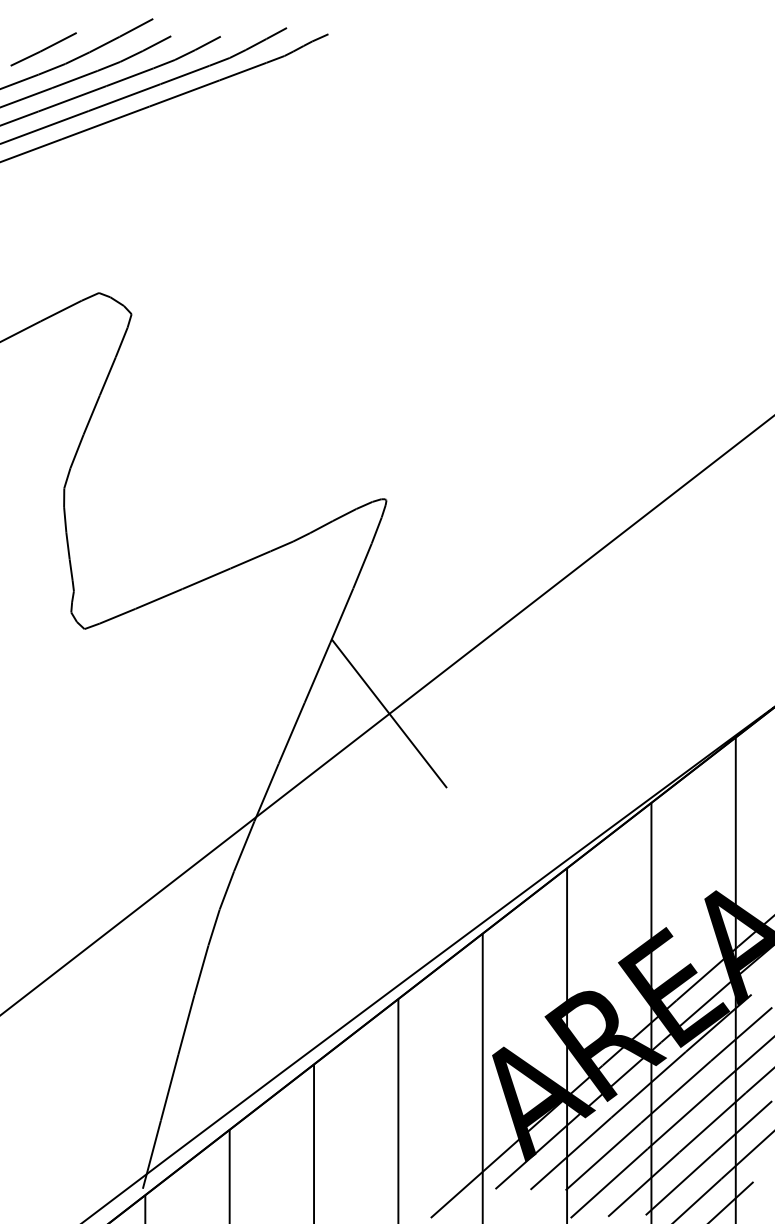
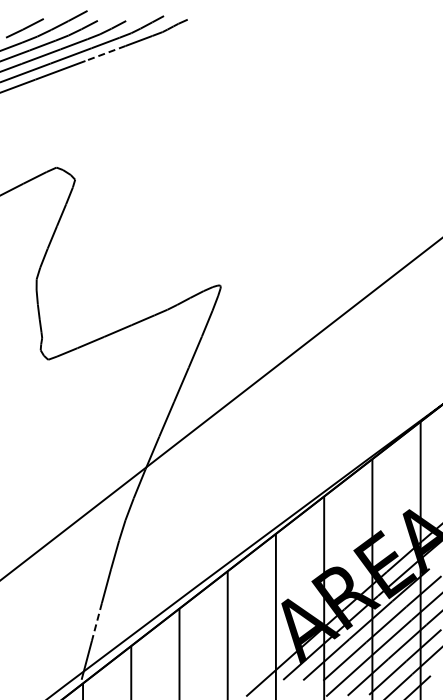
line: (184, 93) -> (105, 53), solid -> dashed
line: (389, 714) -> (222, 408), removed
line: (168, 1088) -> (96, 622), solid -> dashed

